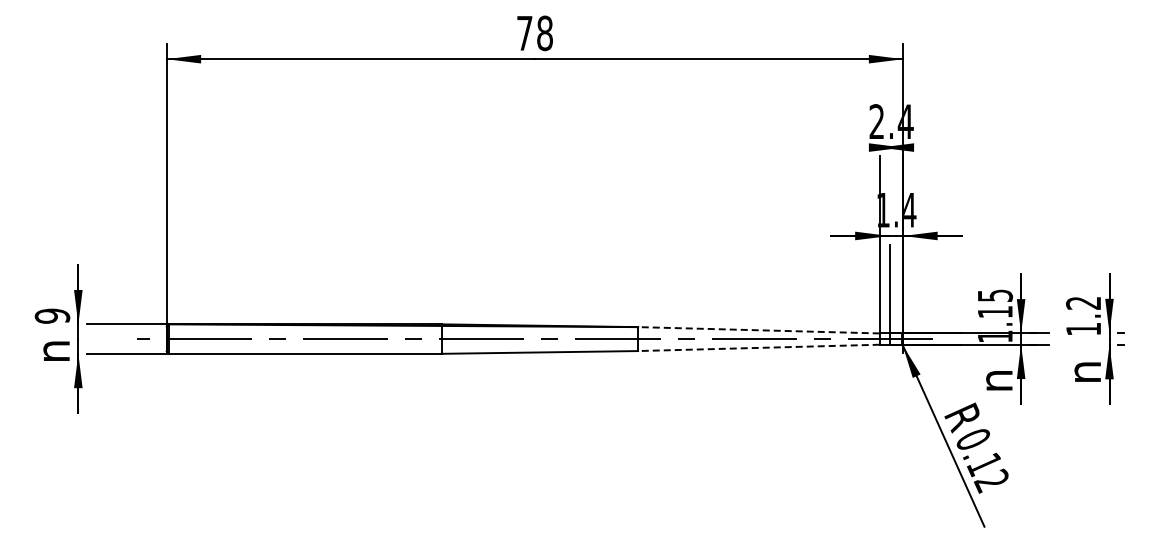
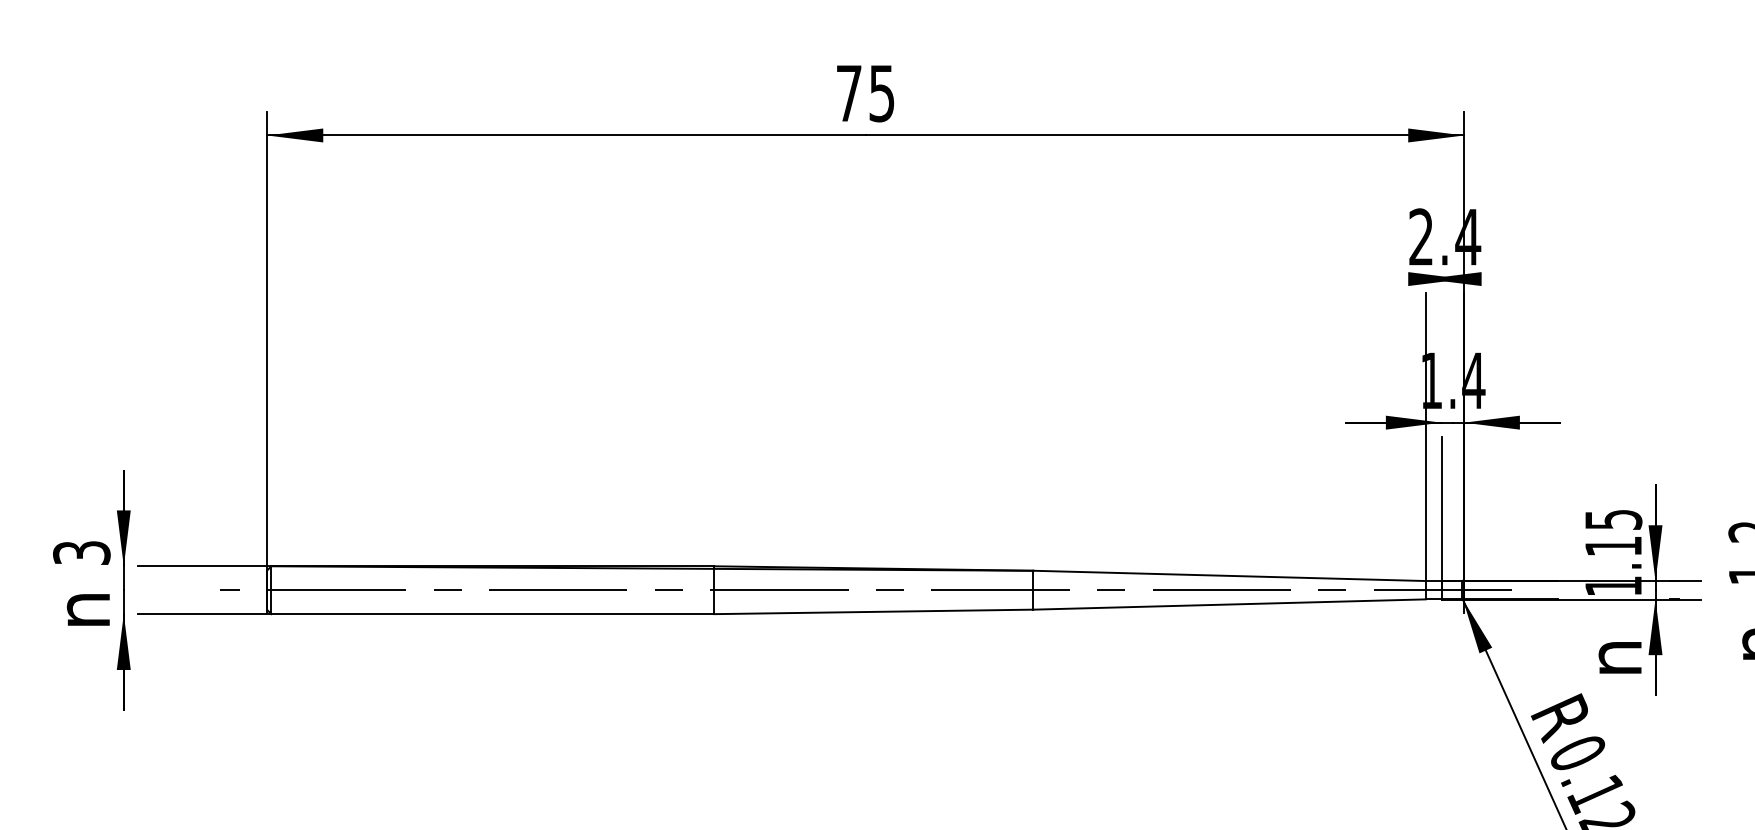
text: (544, 33) -> (881, 93), 78 -> 75
text: (52, 315) -> (81, 551), 9 -> 3
line: (758, 330) -> (1228, 576), dashed -> solid
line: (758, 347) -> (1228, 603), dashed -> solid

